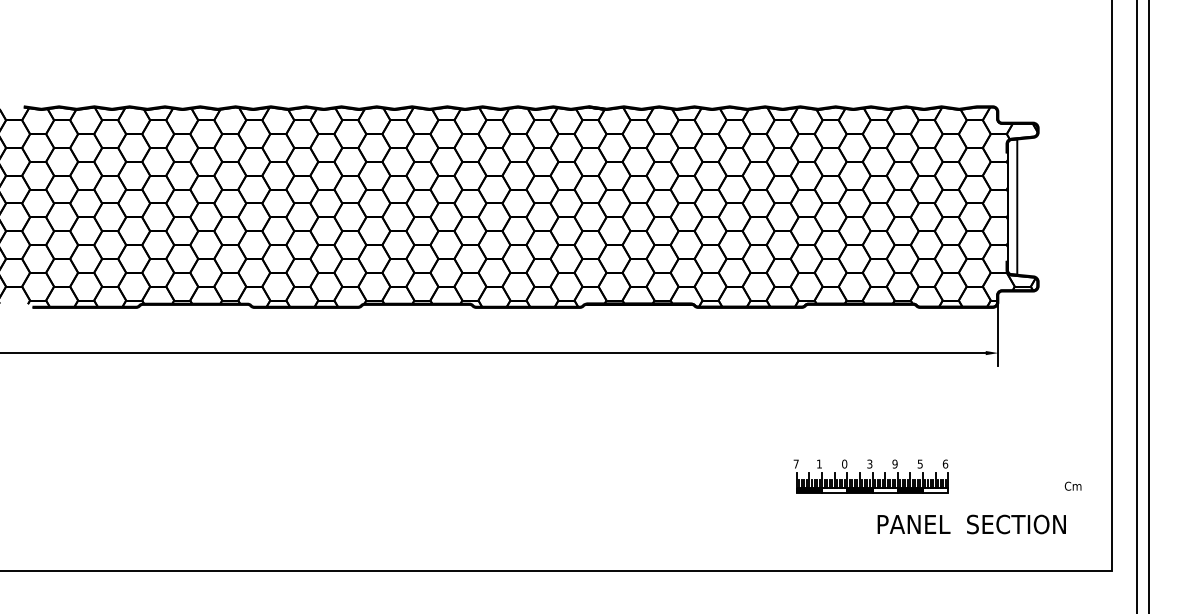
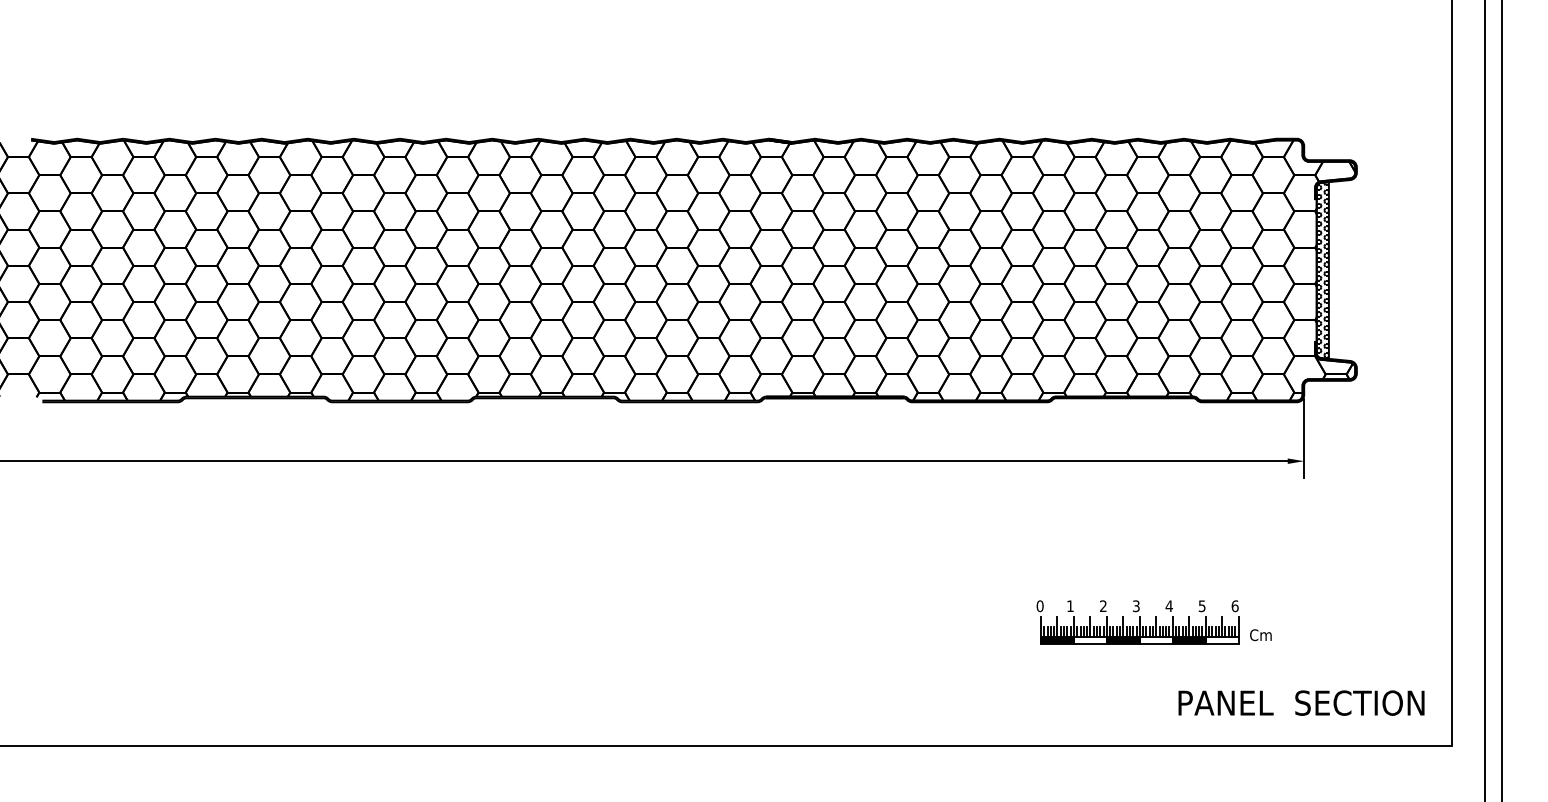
hatch: (1012, 207) -> (1322, 270), added
text: (795, 464) -> (1039, 606), 7 -> 0
text: (843, 464) -> (1102, 606), 0 -> 2
text: (894, 464) -> (1168, 606), 9 -> 4
text: (1072, 486) -> (1260, 635), moved
text: (971, 524) -> (1301, 702), moved

